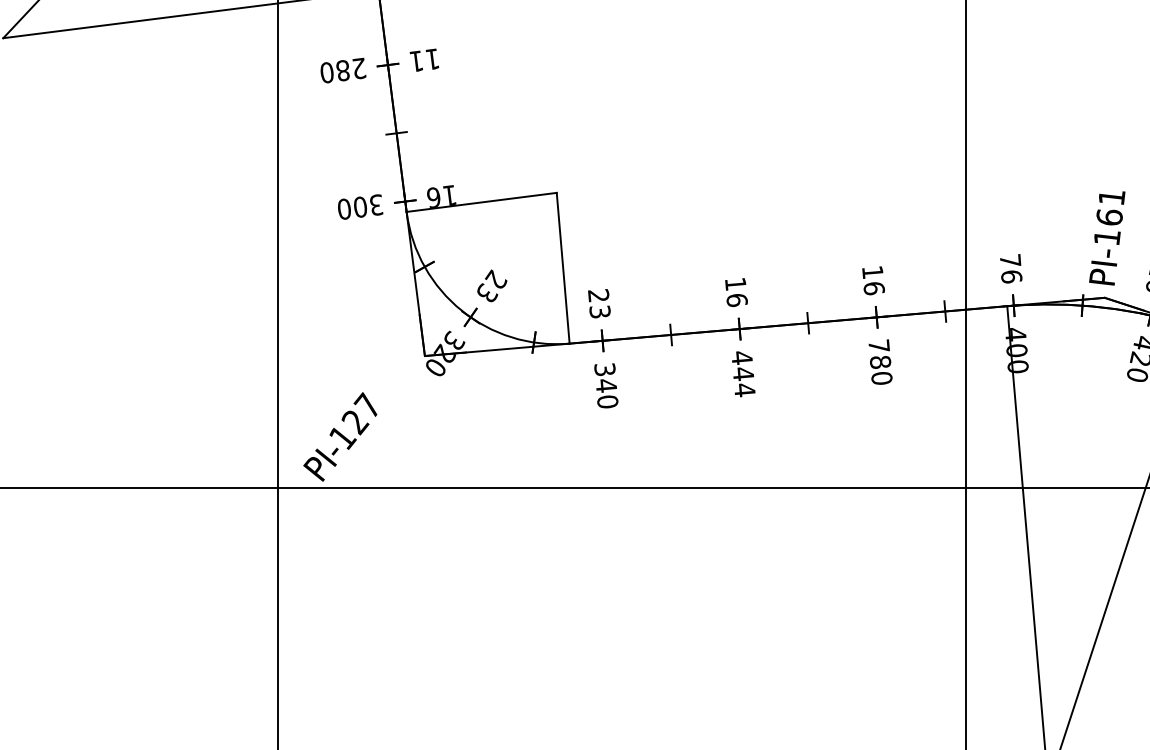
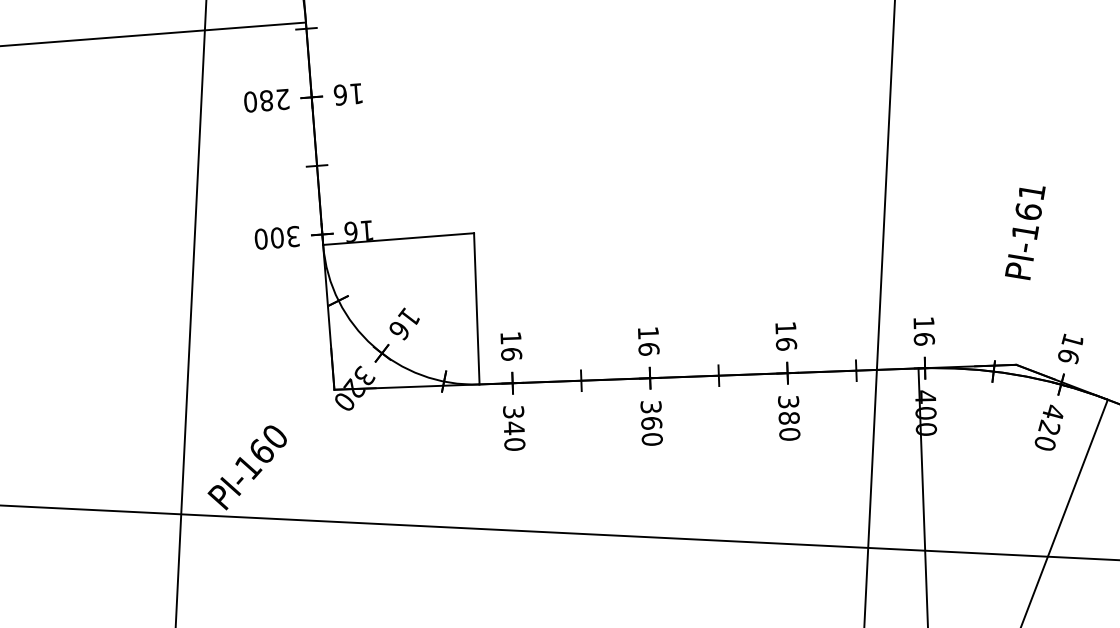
text: (416, 61) -> (340, 95), 11 -> 16
text: (1107, 238) -> (1025, 232), moved
text: (1010, 260) -> (923, 322), 76 -> 16
text: (492, 286) -> (405, 323), 23 -> 16
text: (599, 303) -> (511, 345), 23 -> 16
text: (878, 345) -> (787, 401), 780 -> 380
text: (743, 374) -> (651, 423), 444 -> 360
text: (360, 413) -> (267, 443), PI-127 -> PI-160

